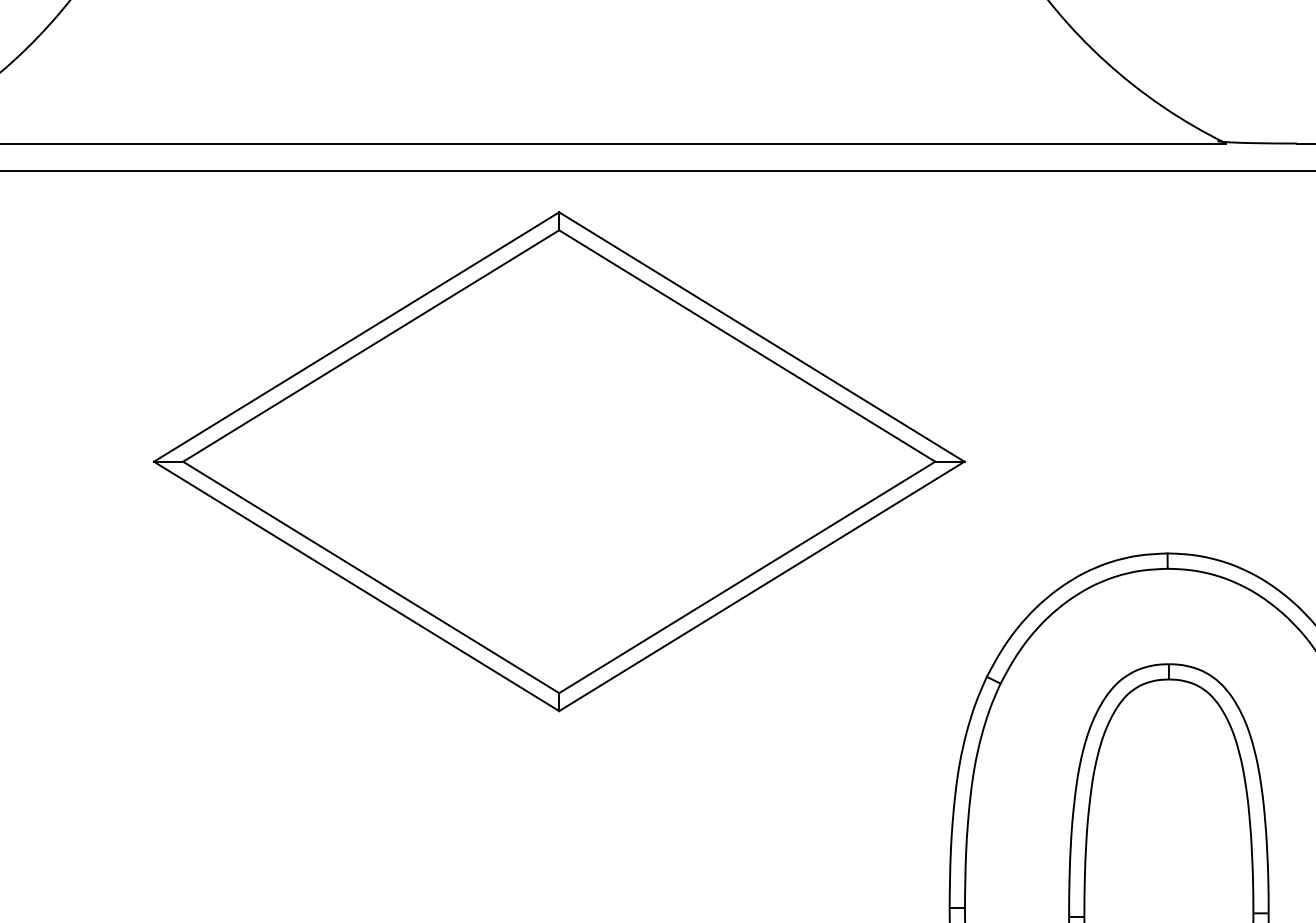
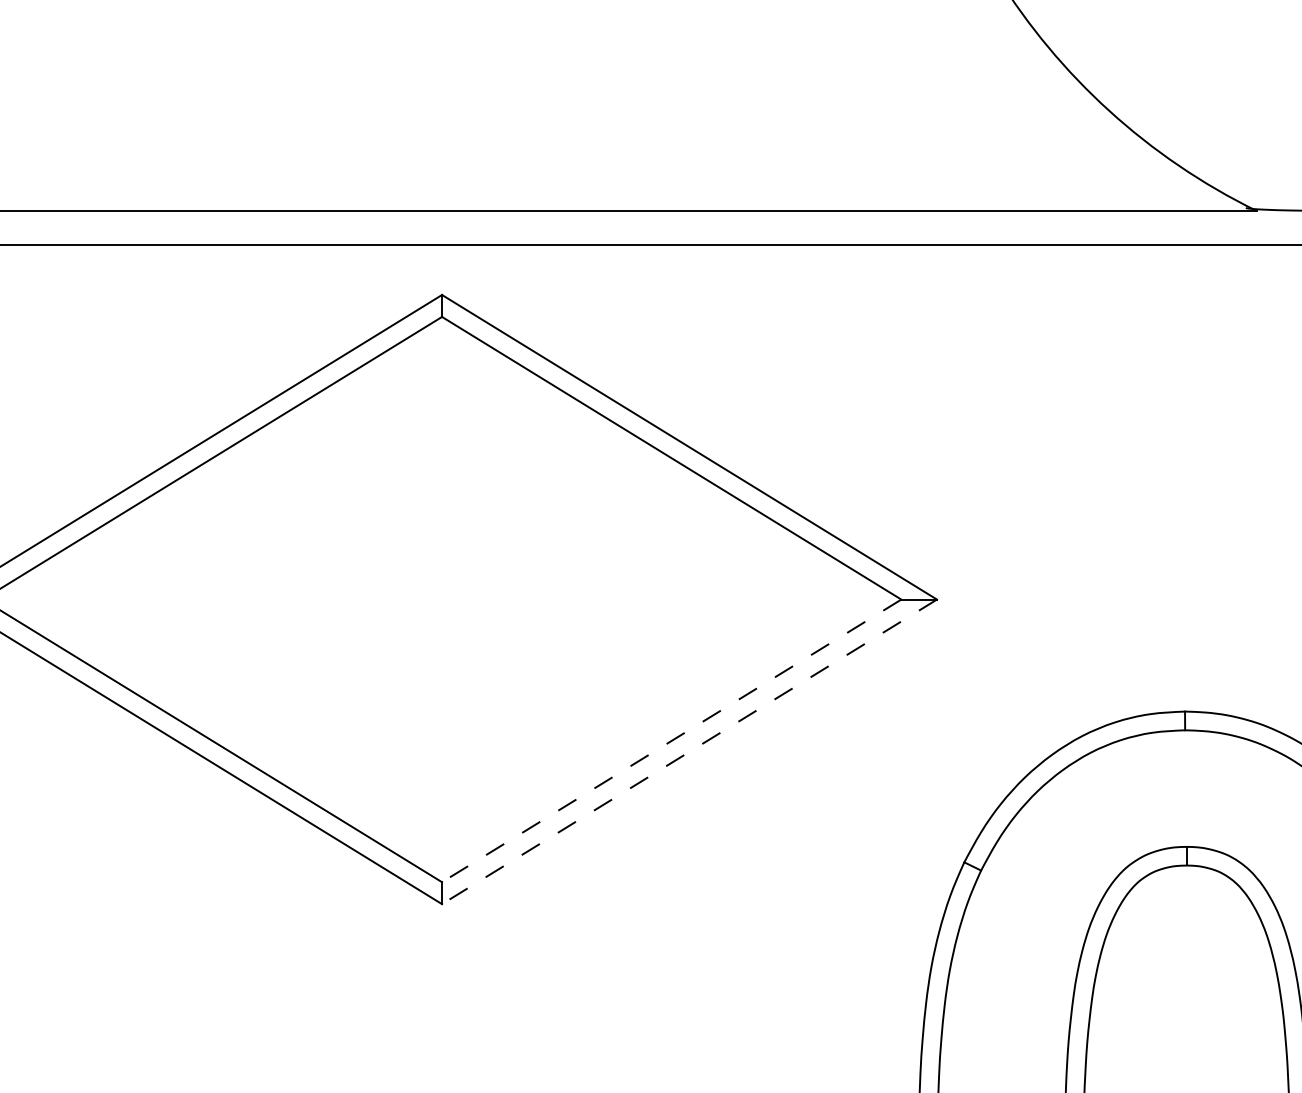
line: (747, 577) -> (671, 740), solid -> dashed
line: (761, 586) -> (689, 751), solid -> dashed

